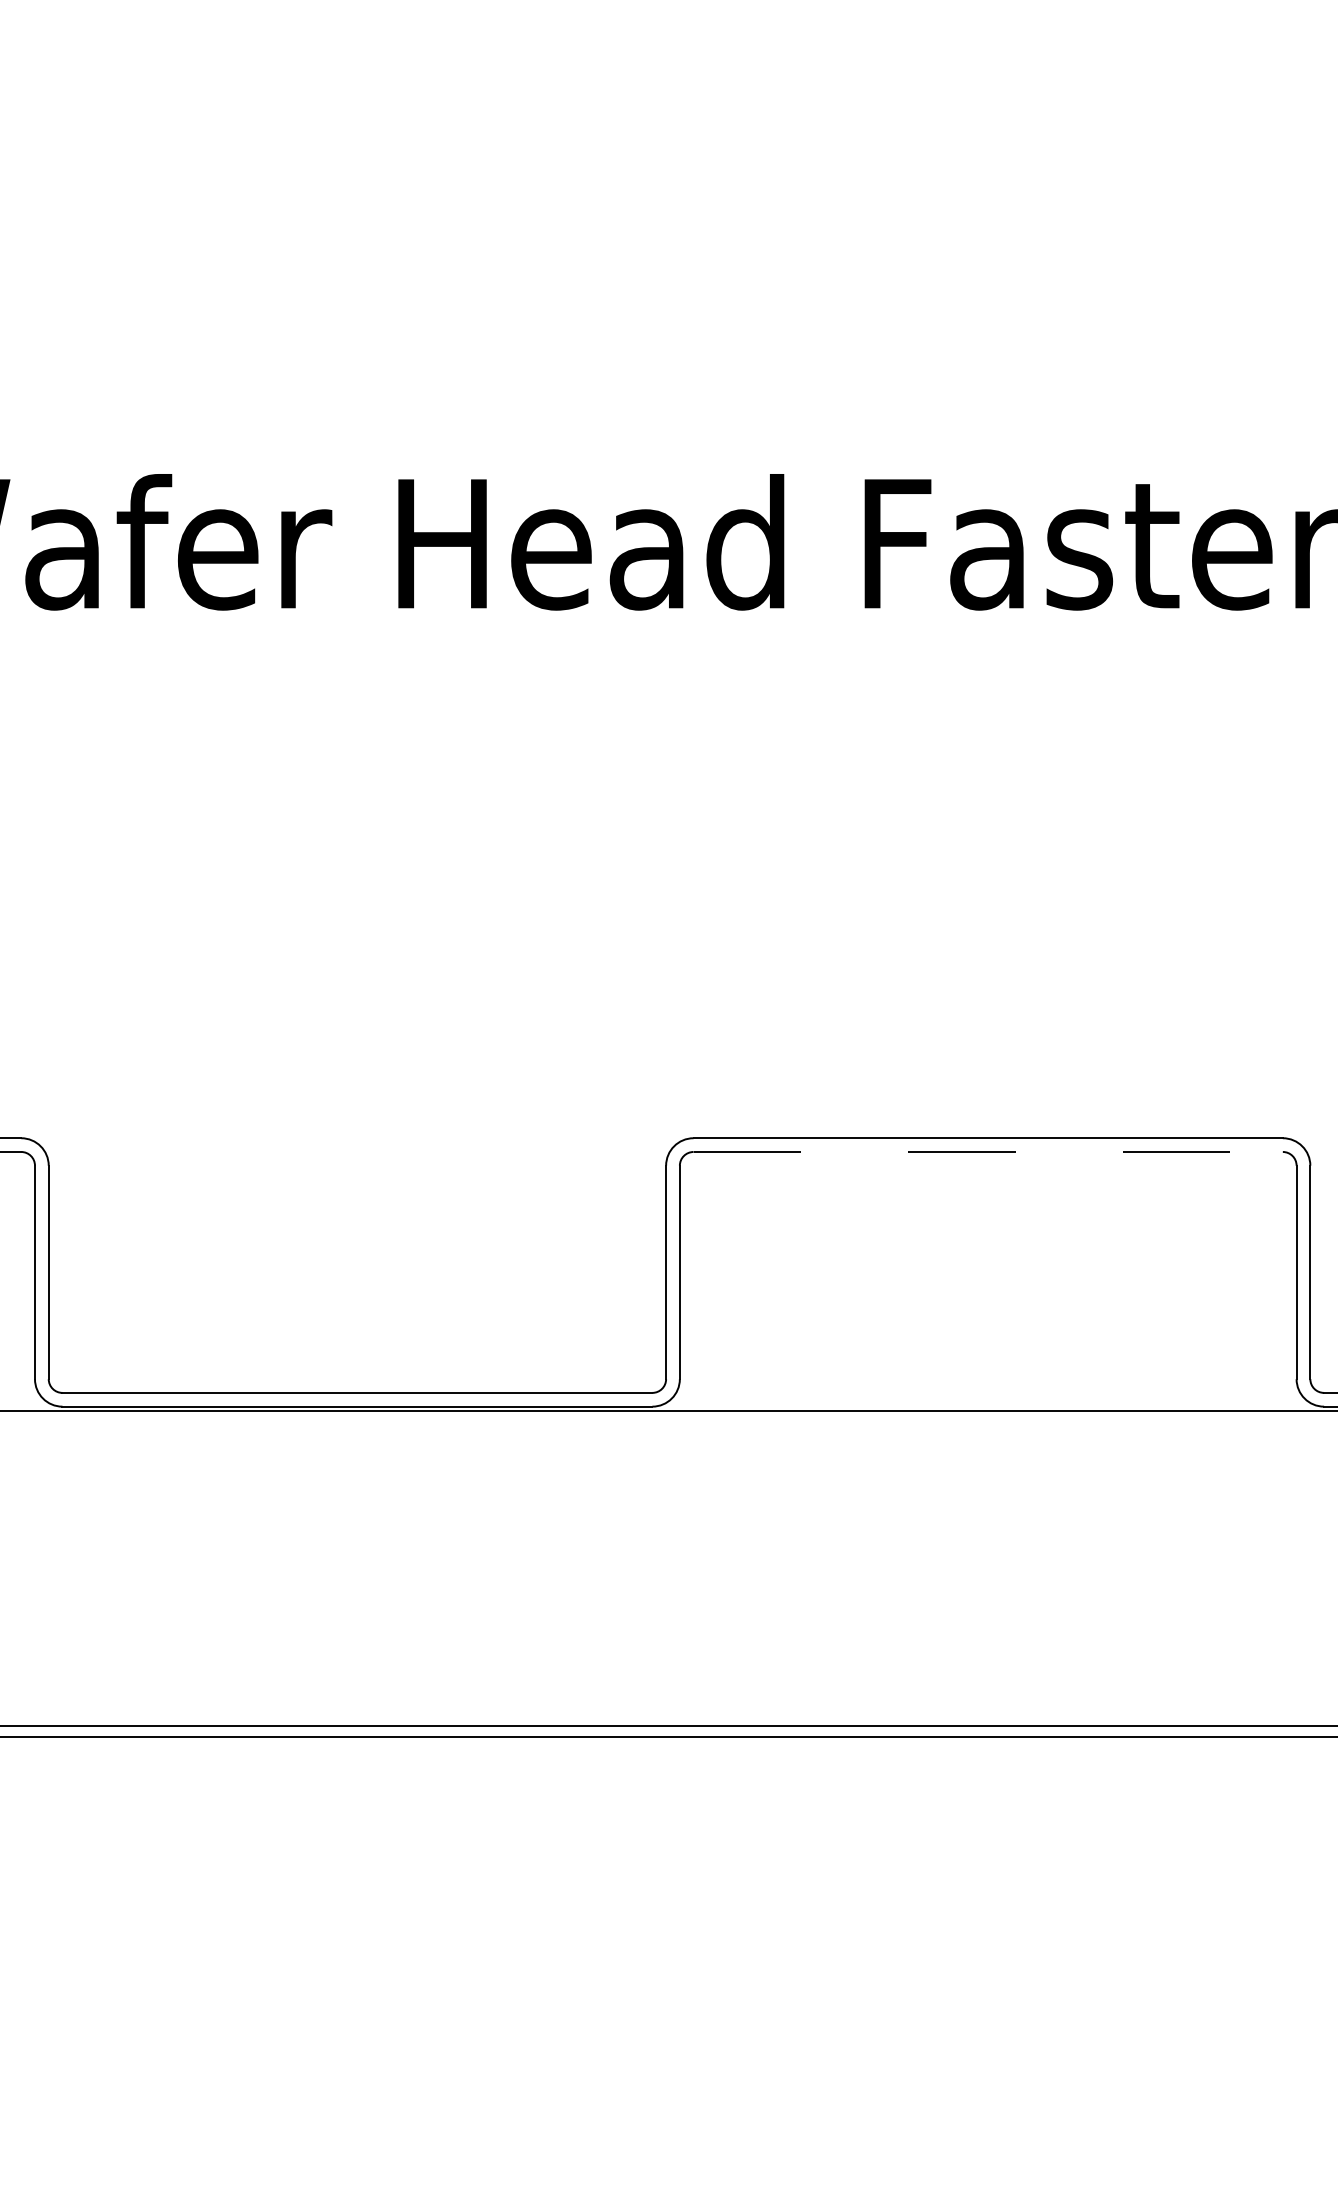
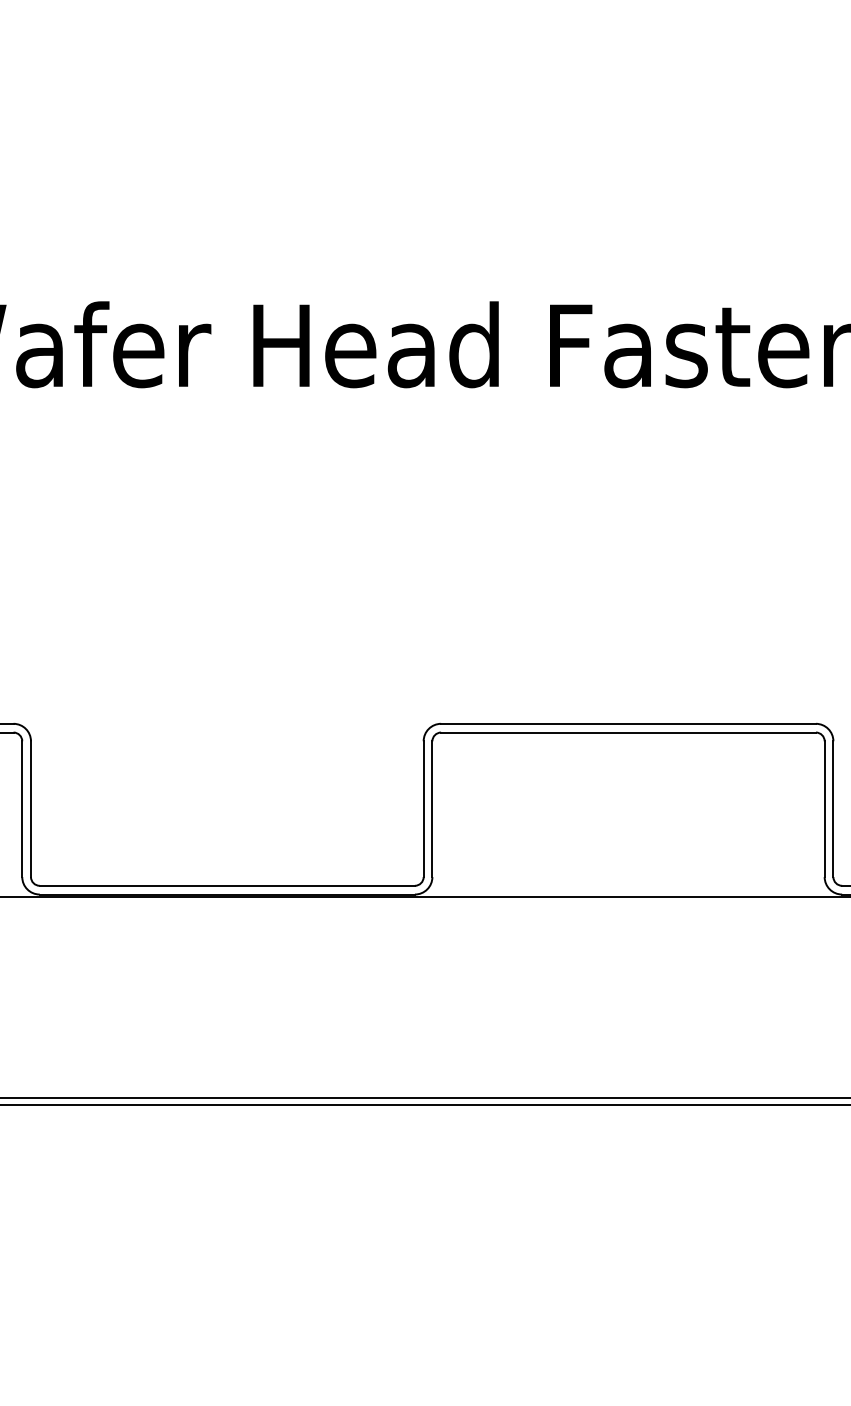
line: (989, 1151) -> (629, 732), dashed -> solid

